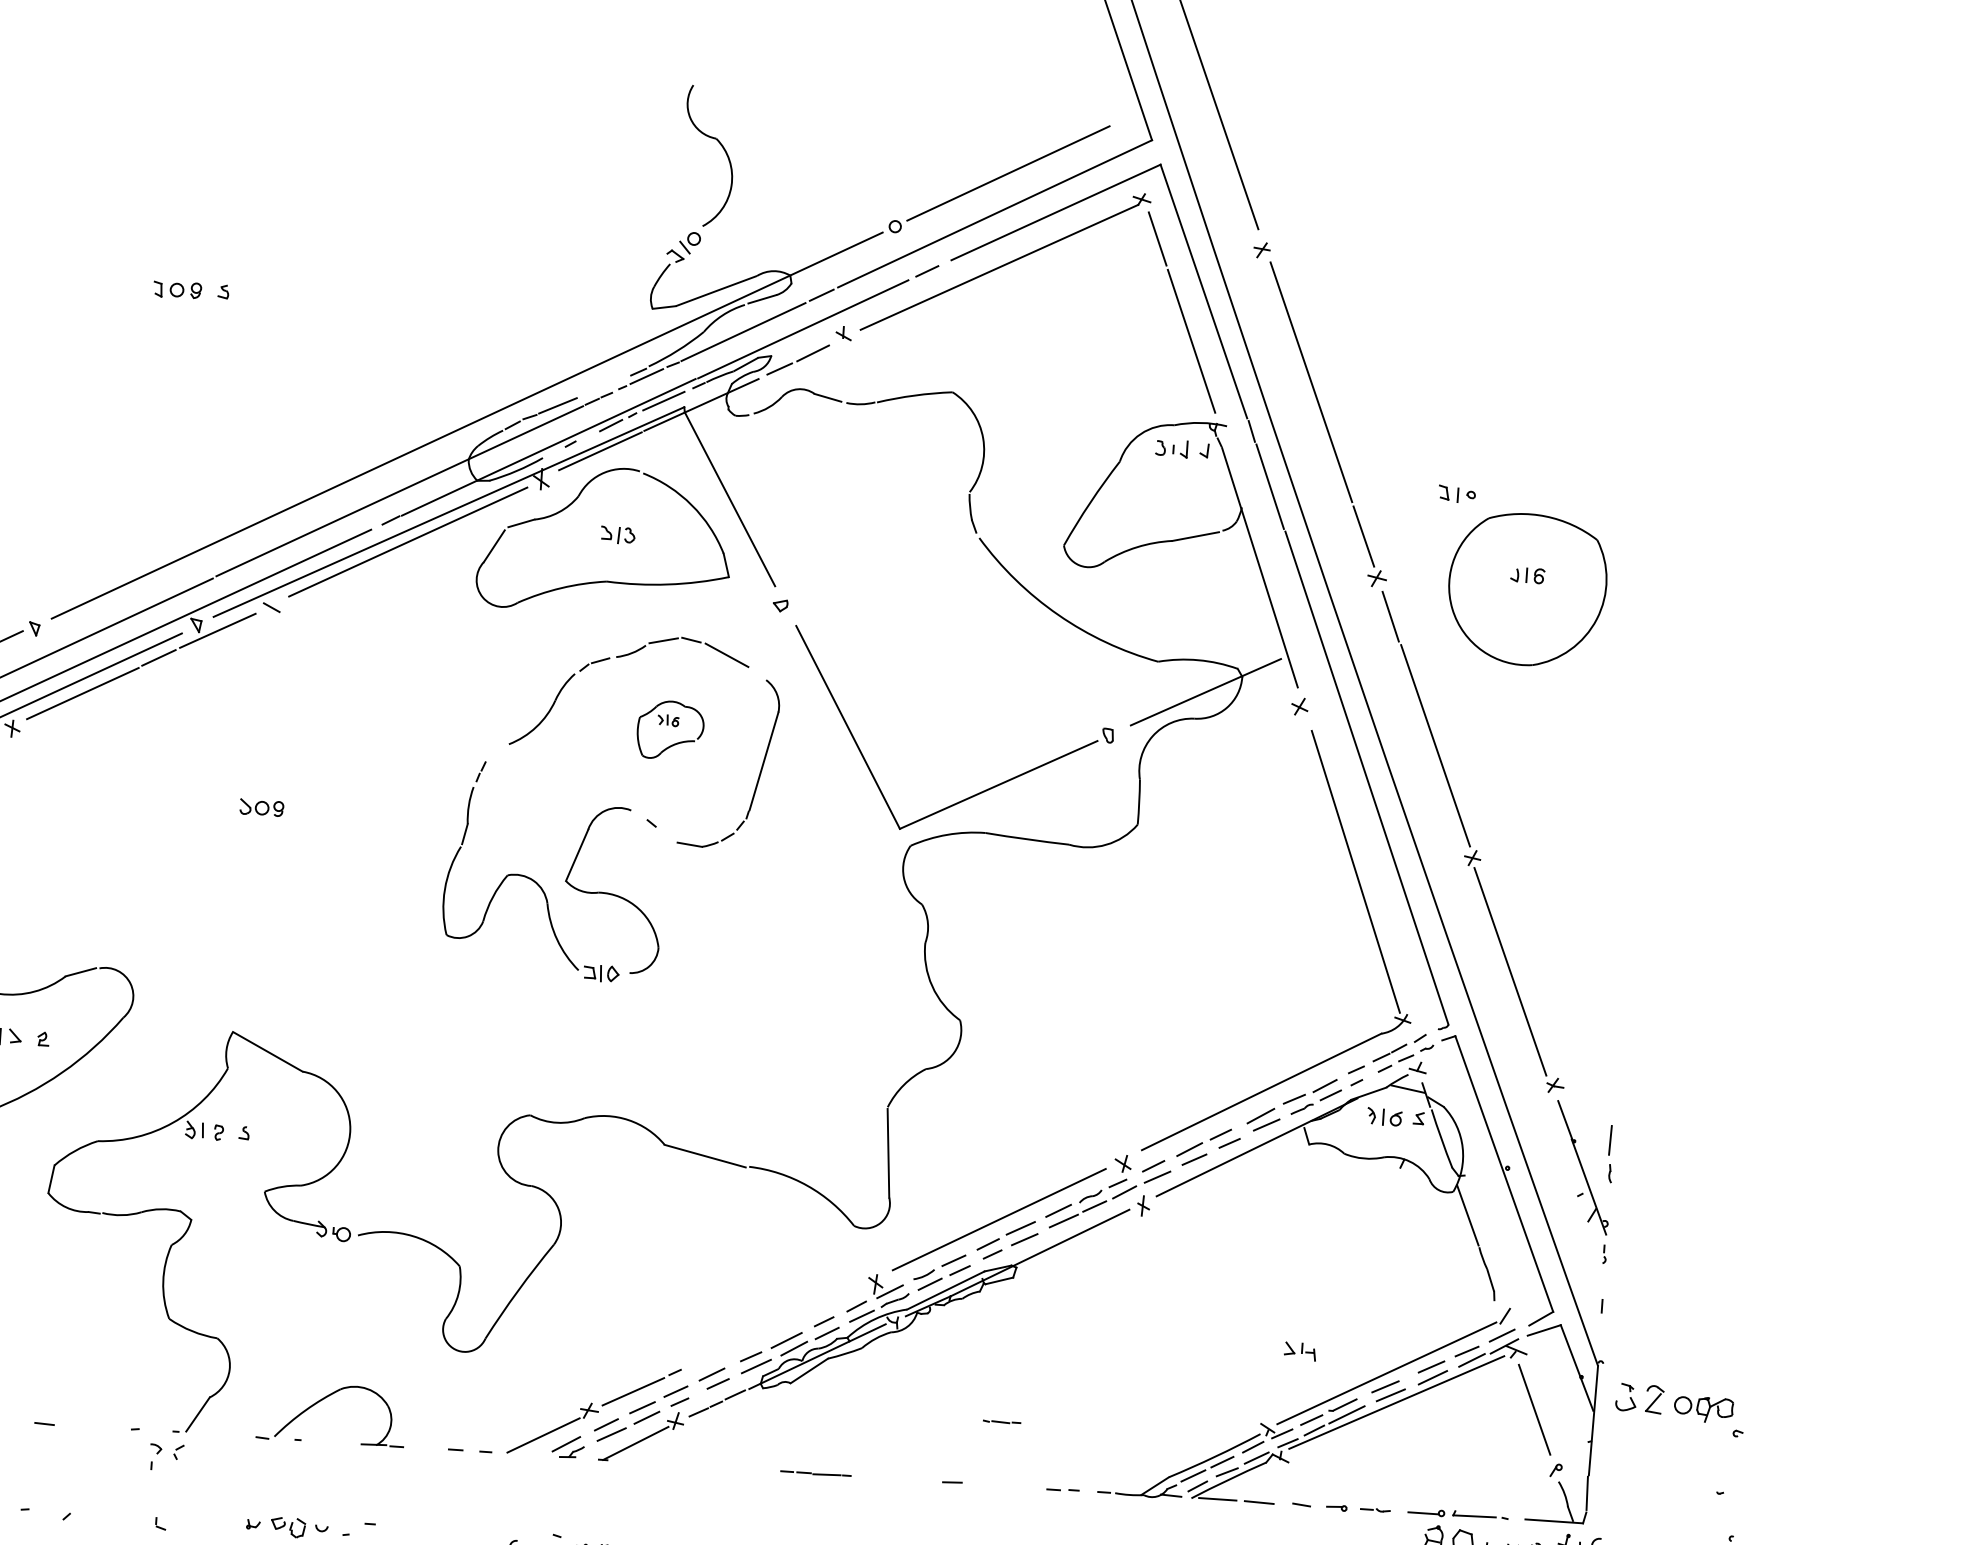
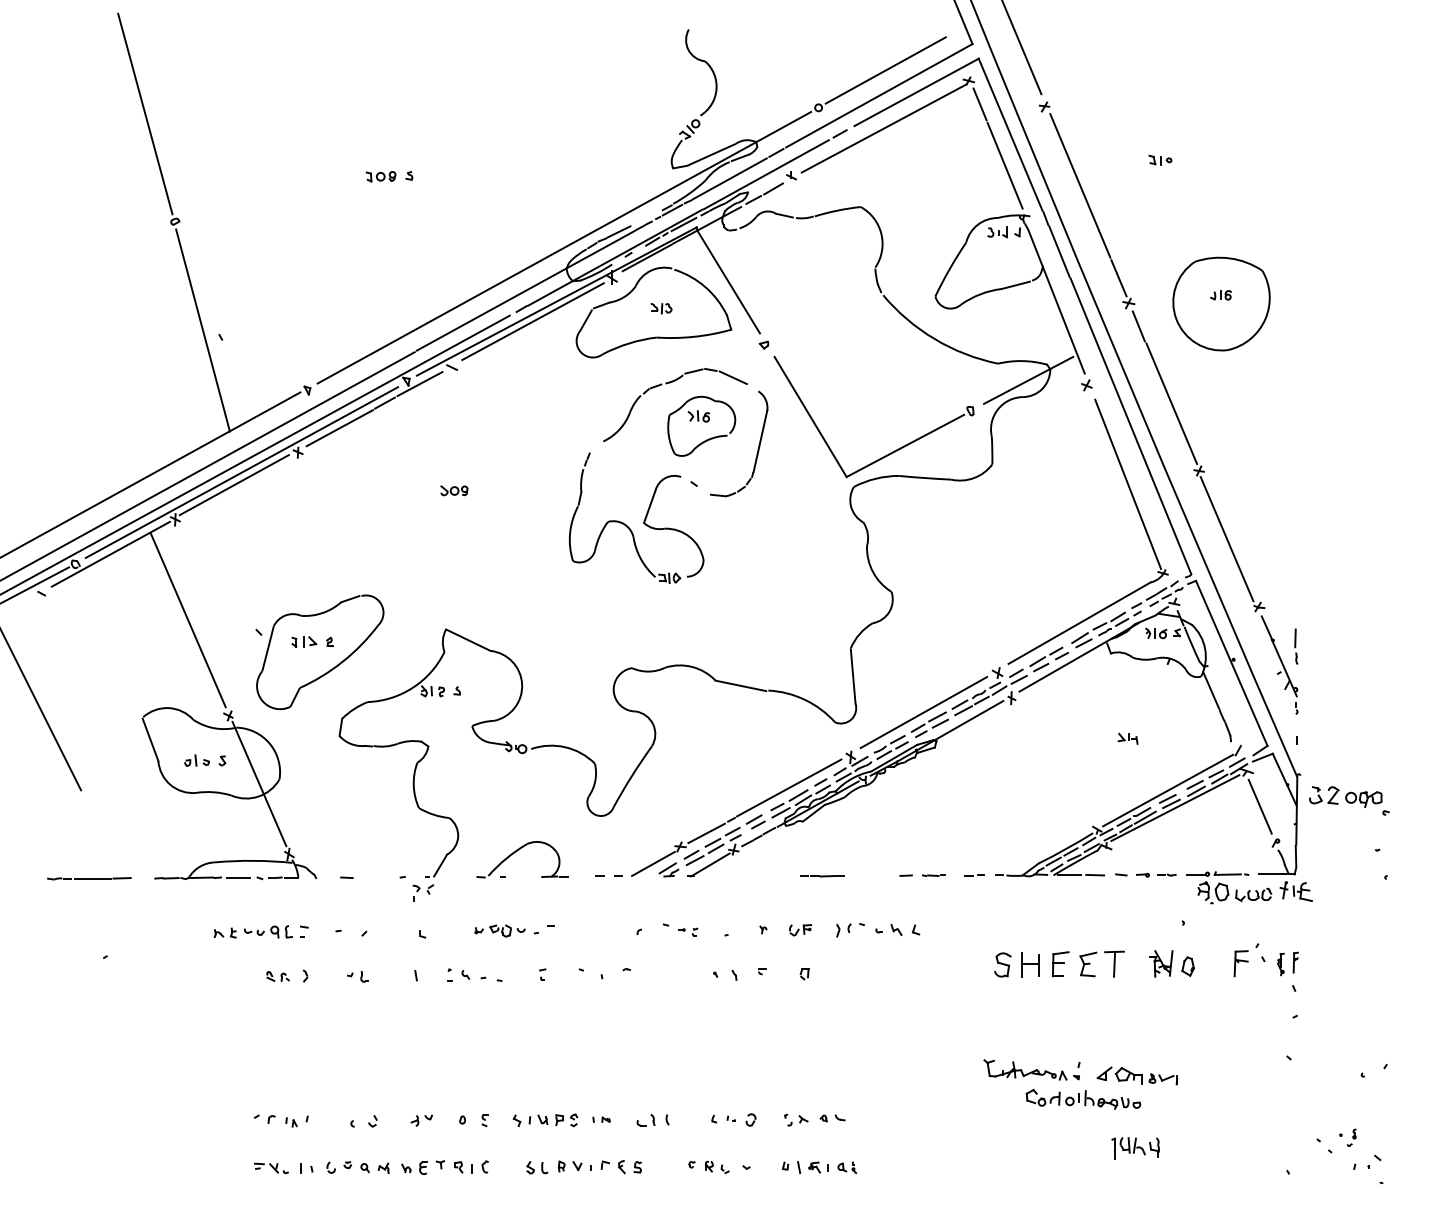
part: (1457, 492) -> (1160, 159), moved
part: (670, 729) -> (701, 425), size x1.67
line: (771, 1326) -> (788, 787), added
part: (1299, 1350) -> (1127, 738), moved
line: (1001, 1421) -> (933, 875), moved

